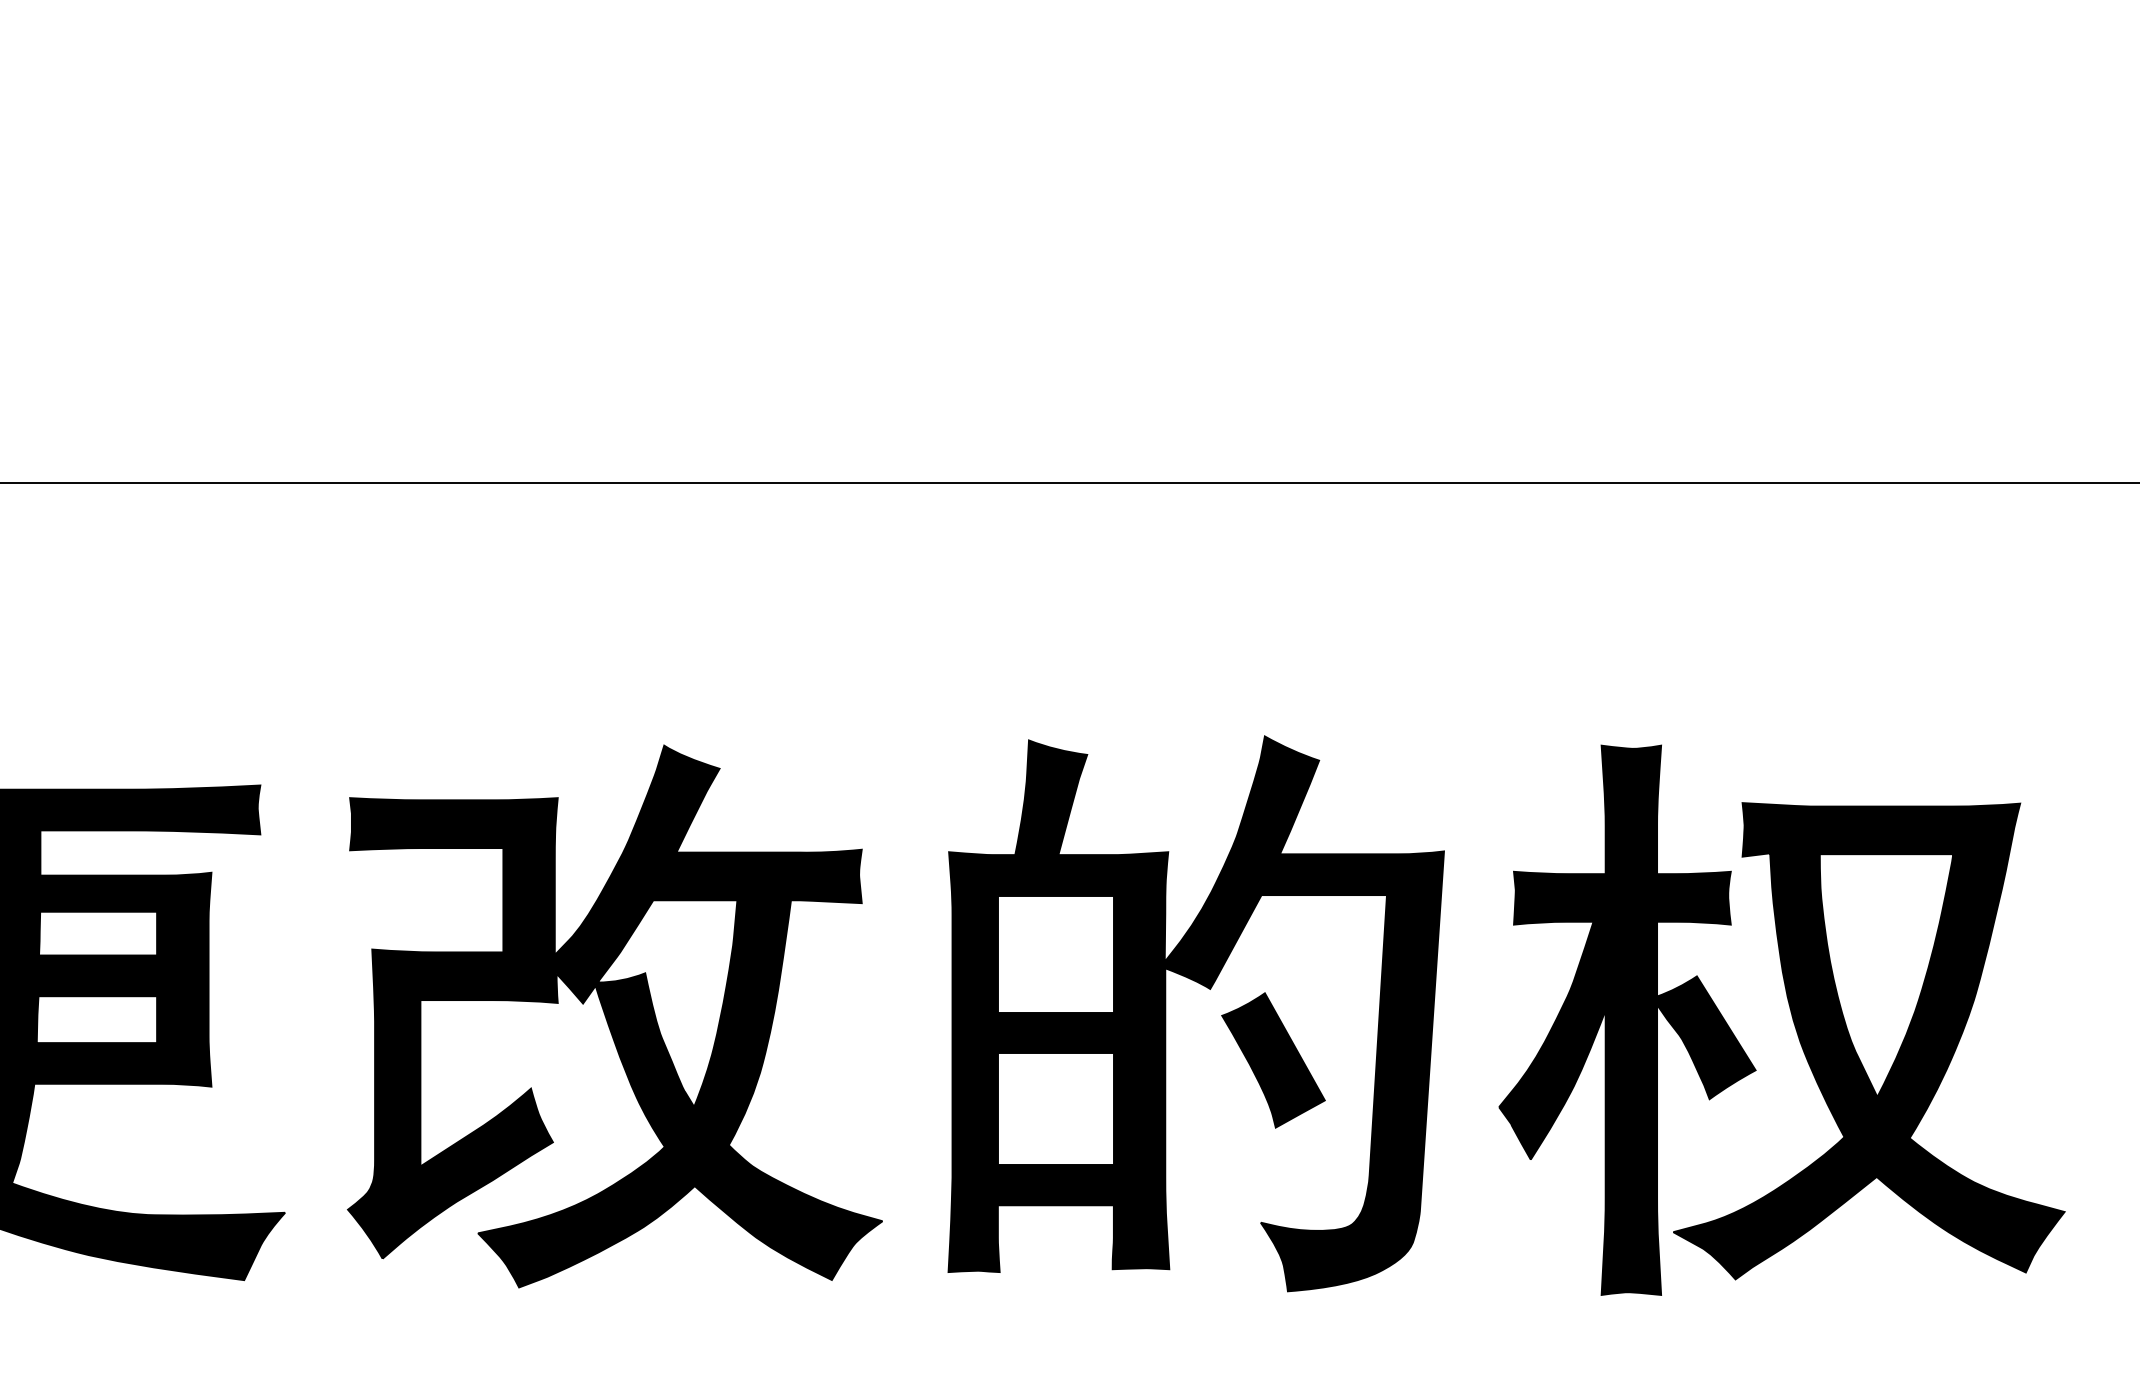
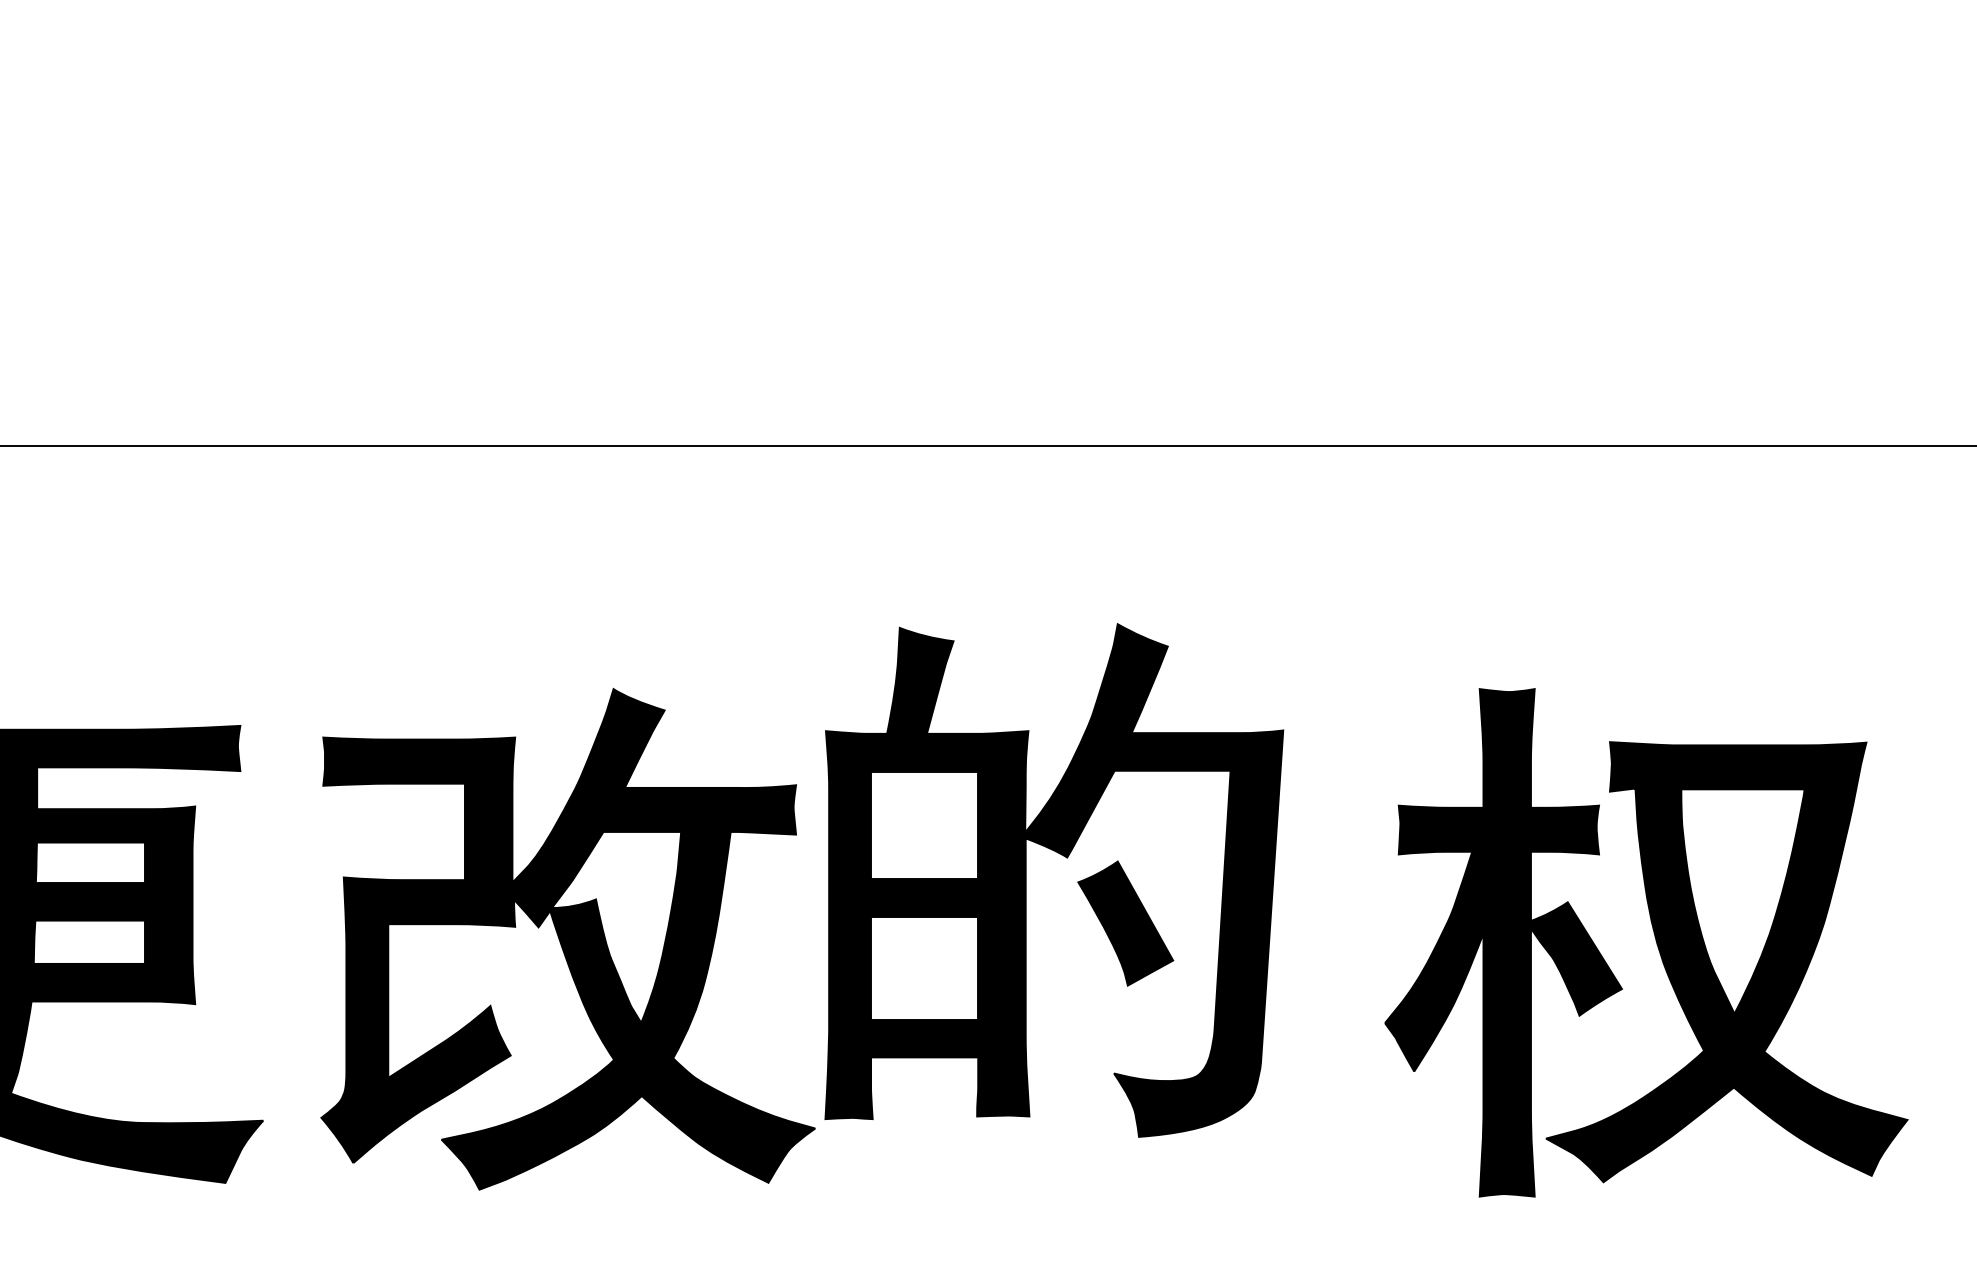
part: (1221, 1015) -> (1077, 882), moved

